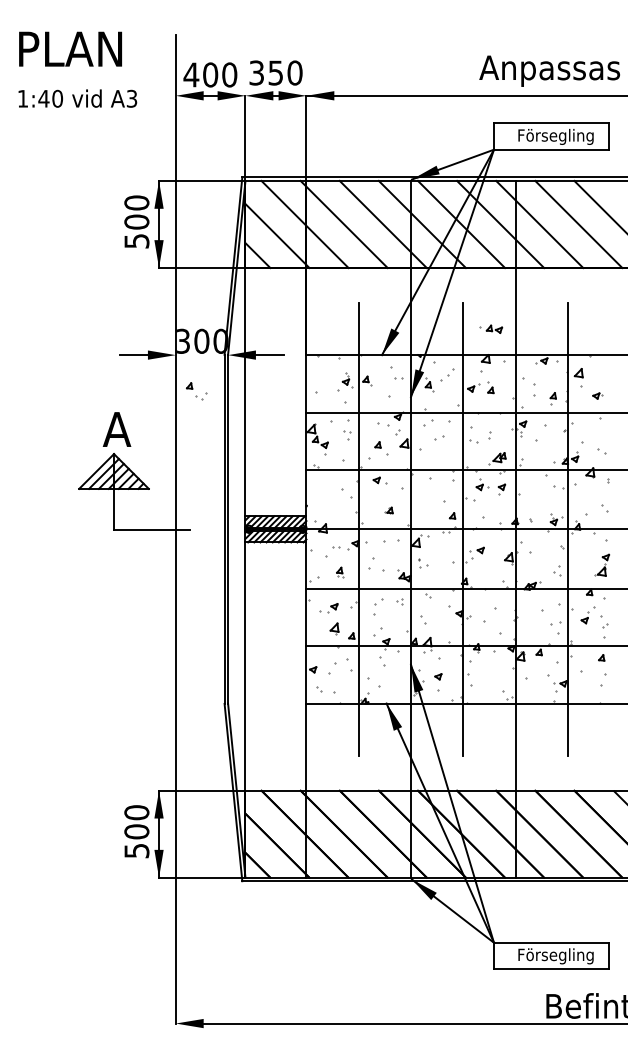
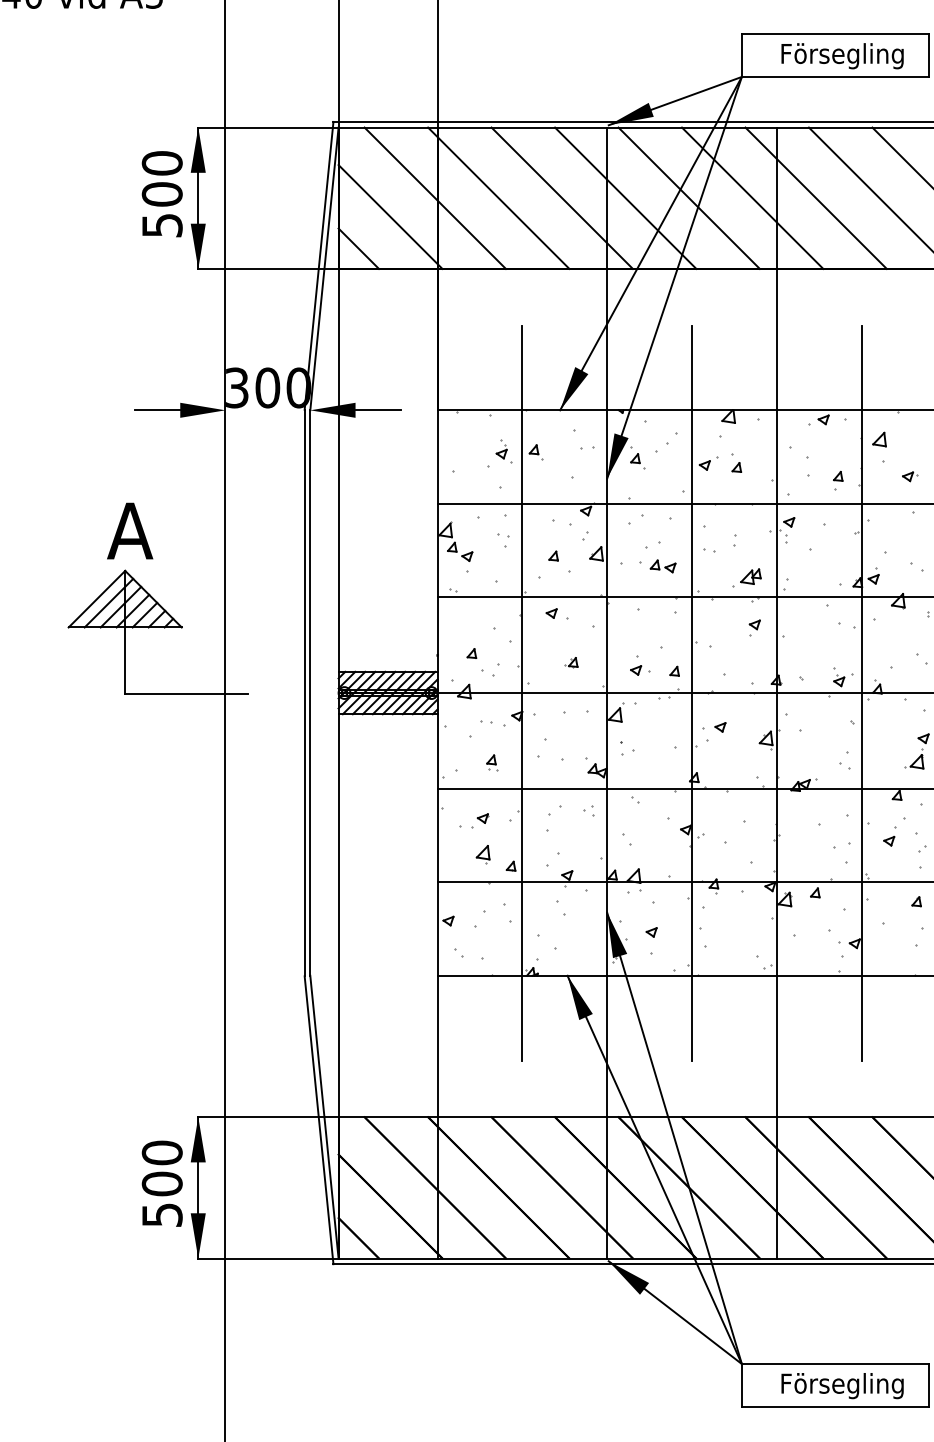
part: (491, 328) -> (658, 565), moved
part: (196, 391) -> (483, 662), moved
part: (482, 484) -> (640, 665), moved

